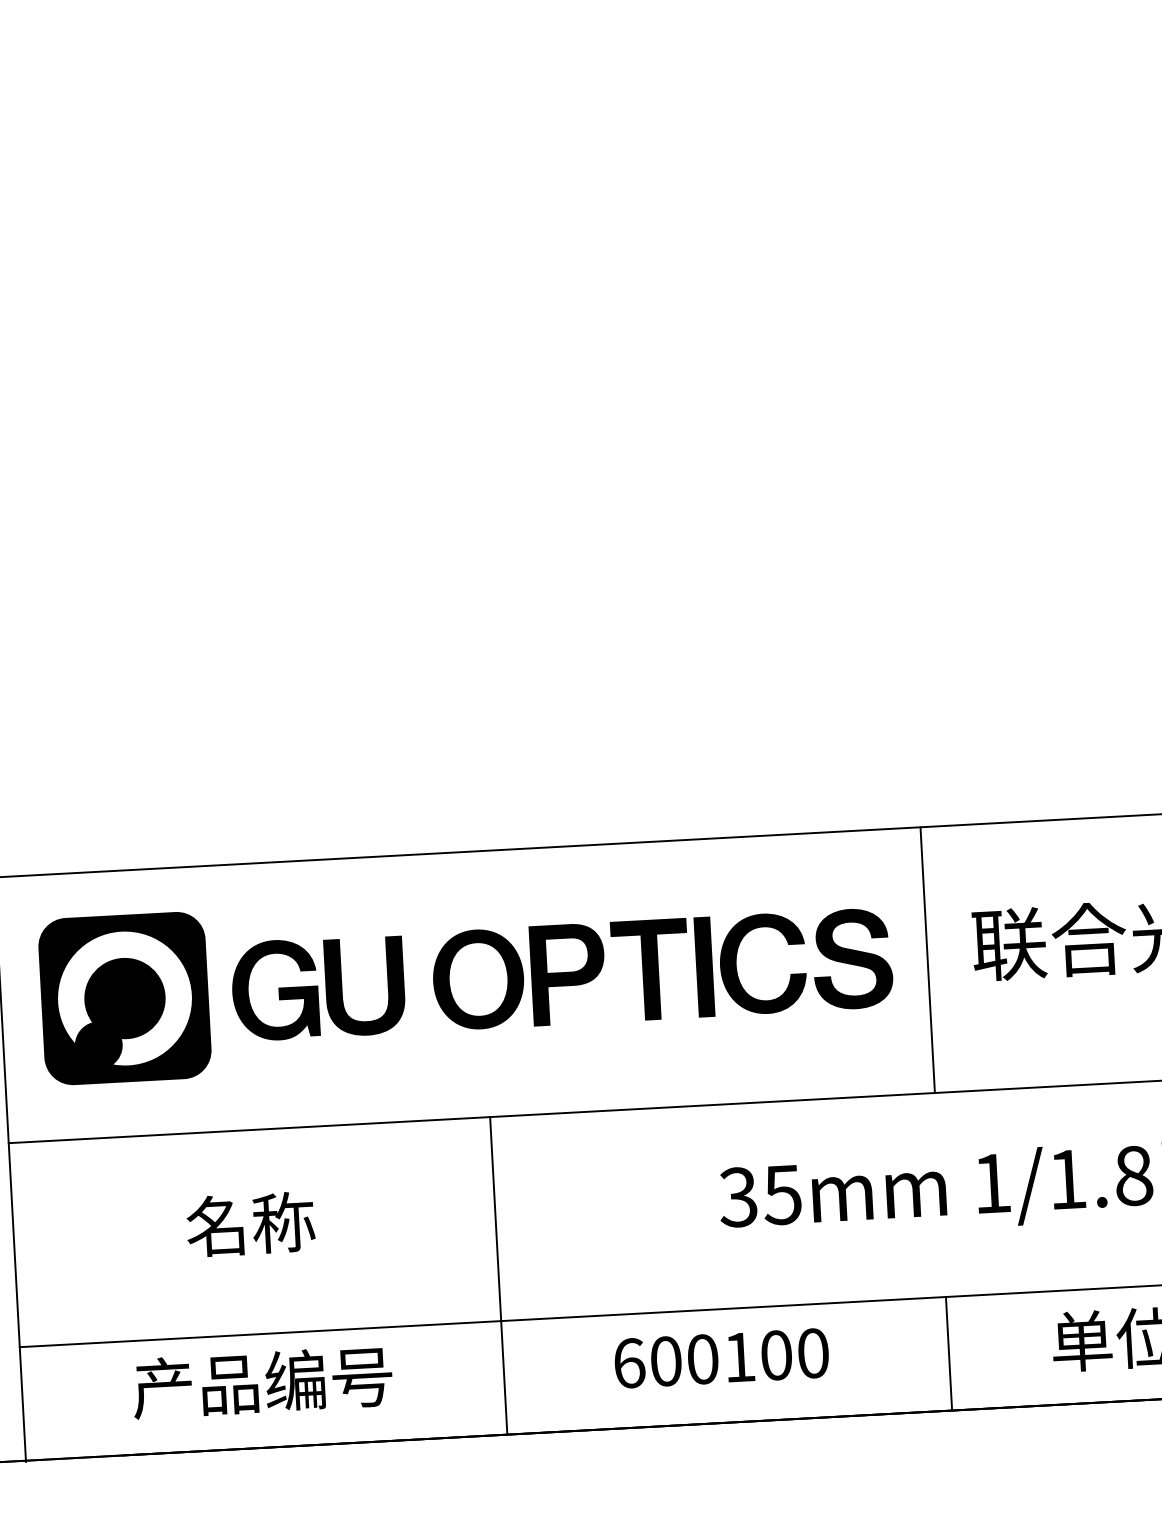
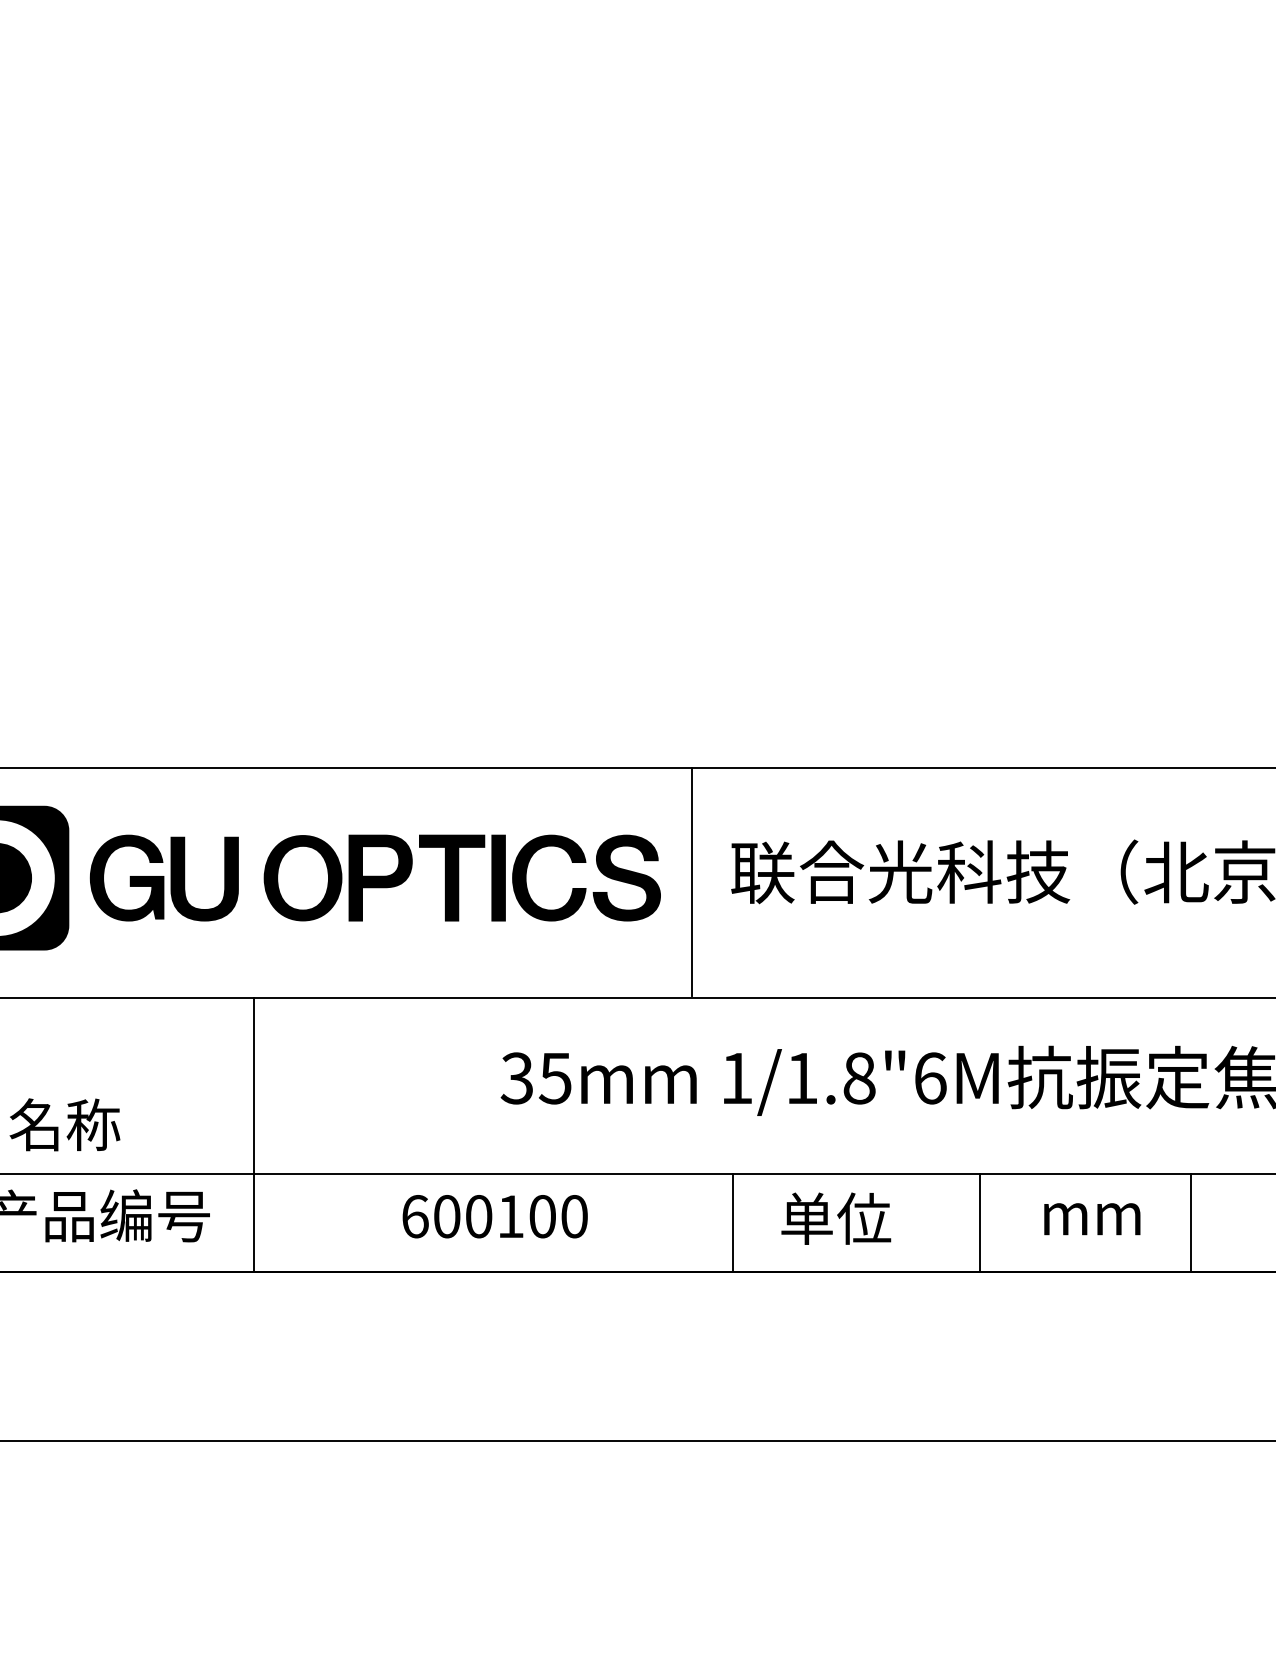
text: (250, 1223) -> (64, 1124), moved
line: (498, 1275) -> (253, 1134), moved
line: (948, 1354) -> (732, 1223), moved

